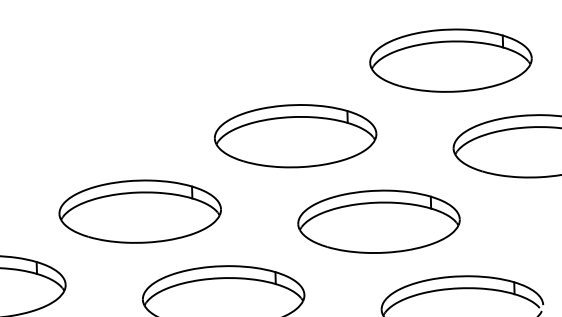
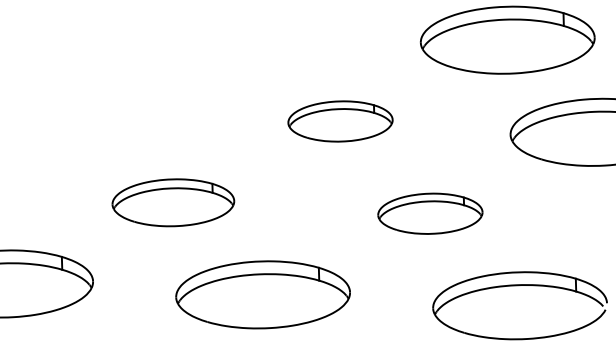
part: (295, 136) -> (340, 121), size x0.6
part: (140, 211) -> (173, 202), size x0.7
part: (379, 221) -> (430, 213), size x0.6

